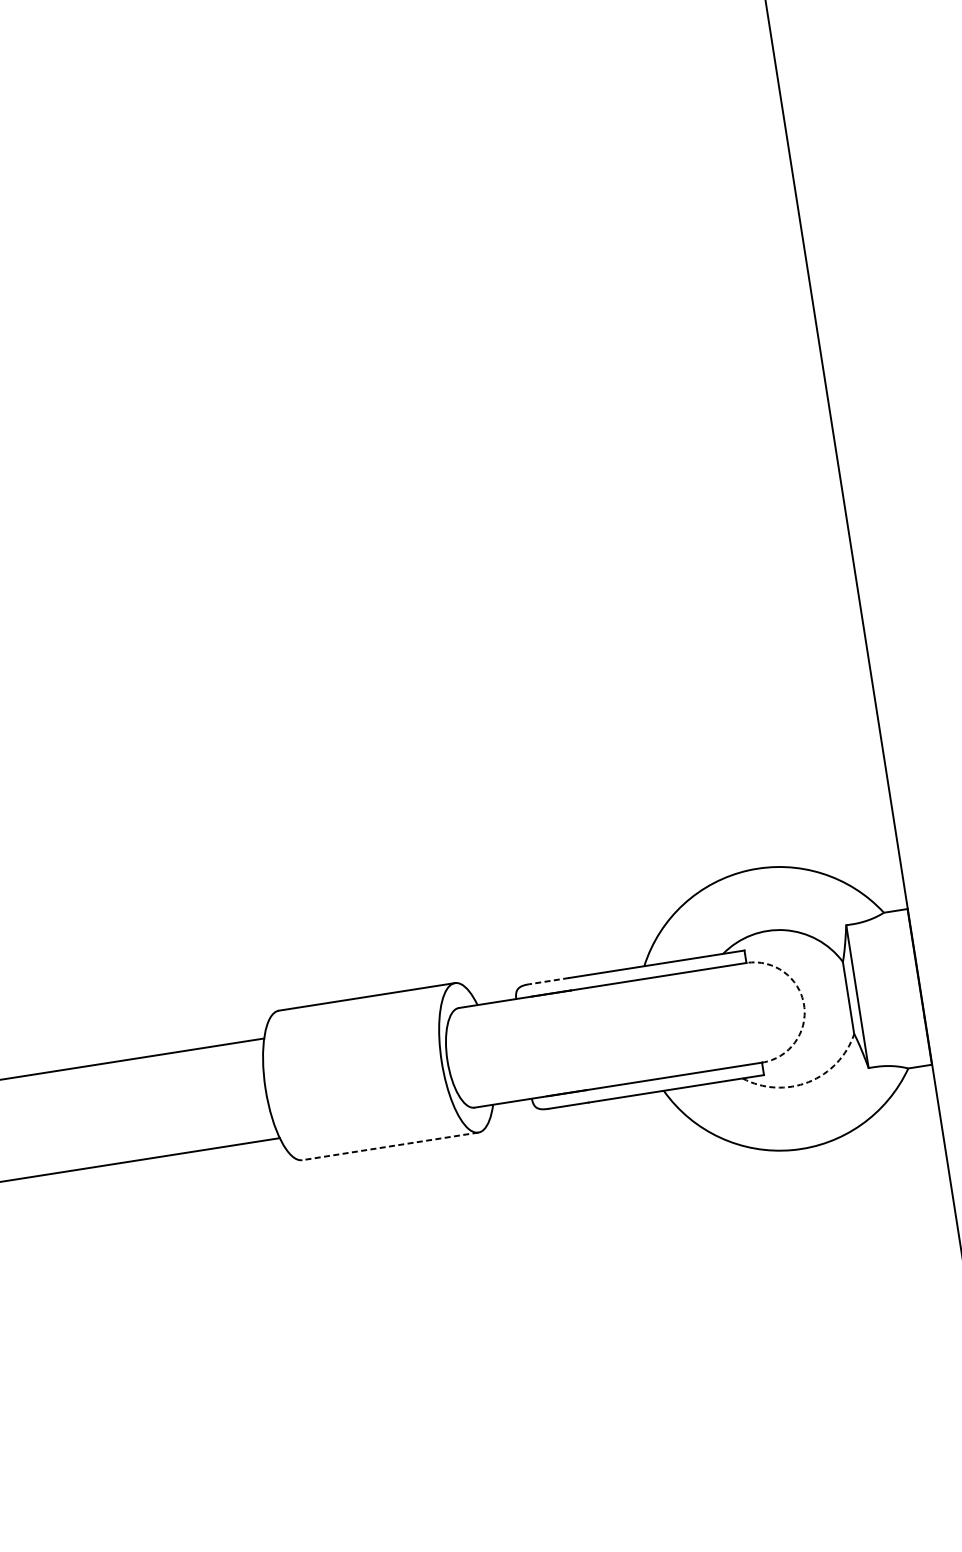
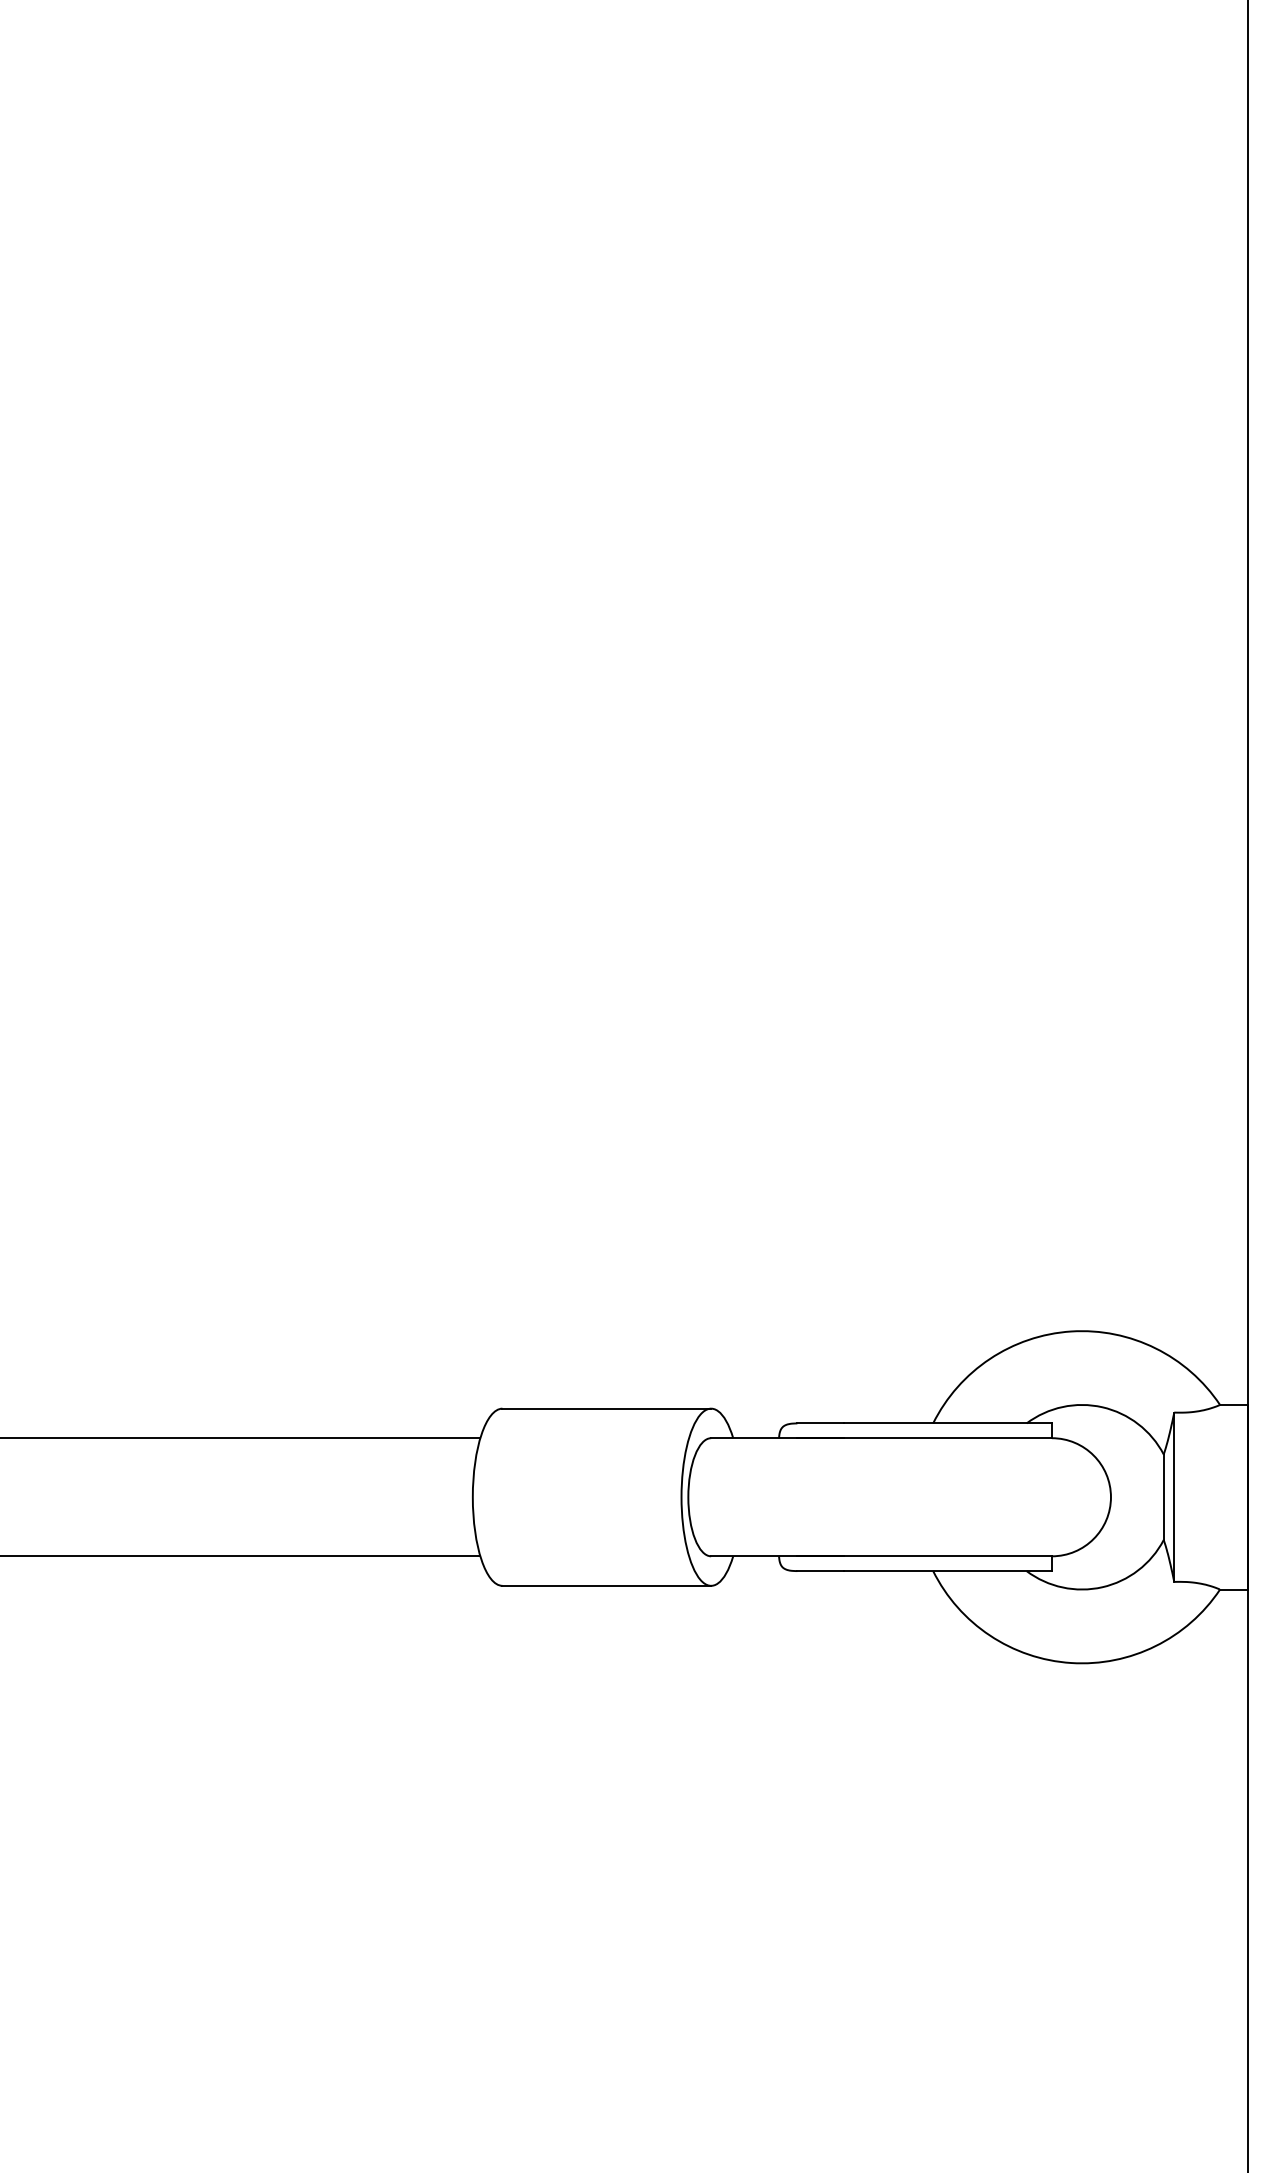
line: (549, 981) -> (820, 1423), dashed -> solid
arc: (803, 1005) -> (1110, 1497), dashed -> solid
arc: (808, 1082) -> (1102, 1587), dashed -> solid
line: (390, 1146) -> (606, 1585), dashed -> solid

